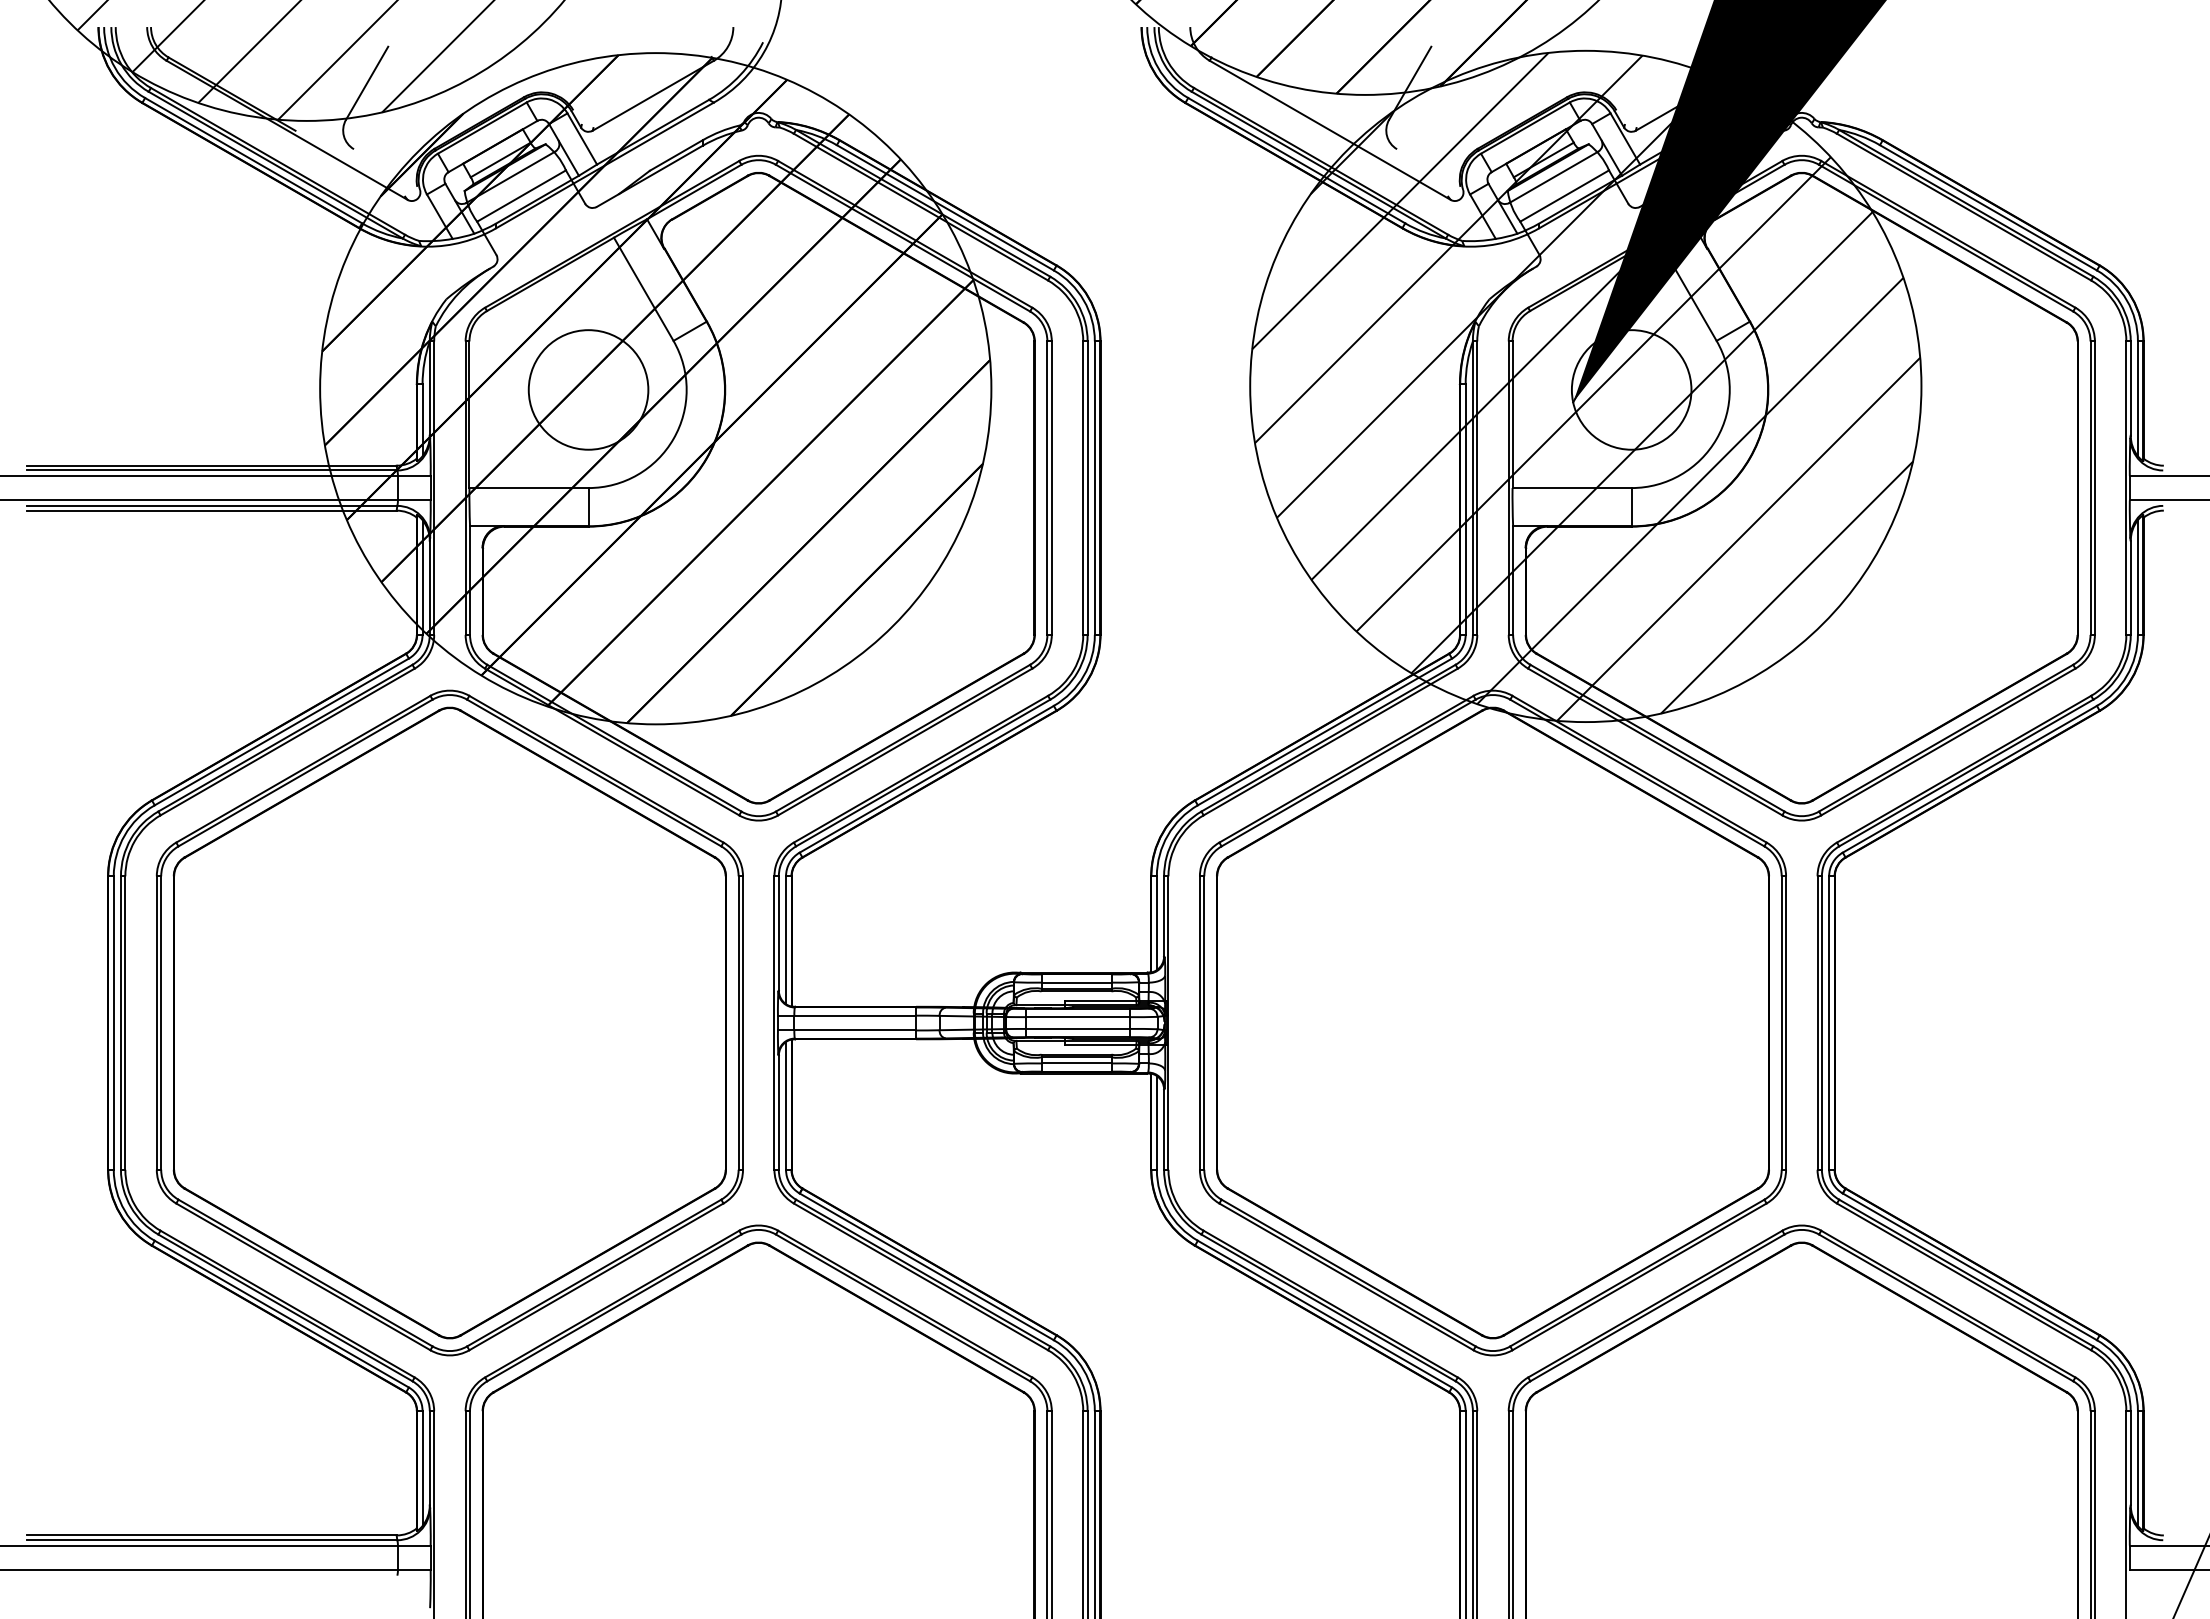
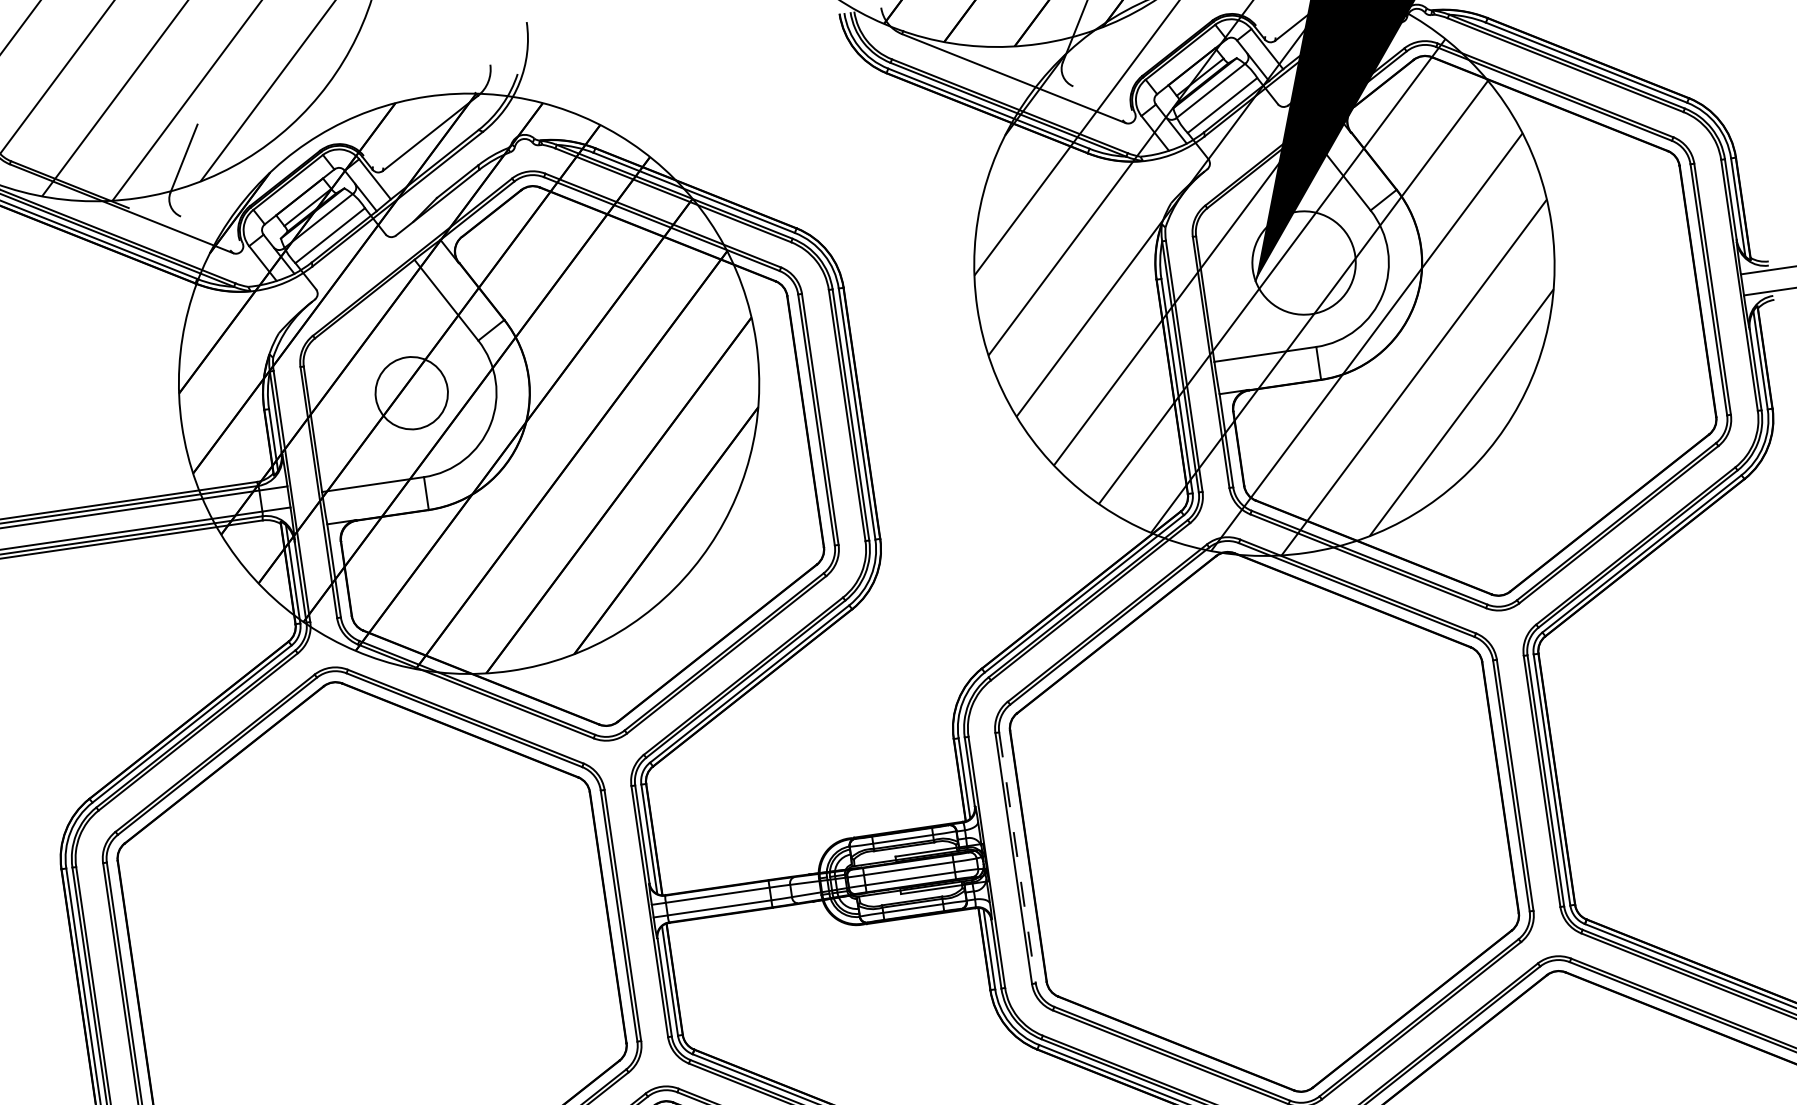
circle: (588, 389) -> (411, 392), size x0.7
line: (1204, 1023) -> (1017, 858), solid -> dashed

